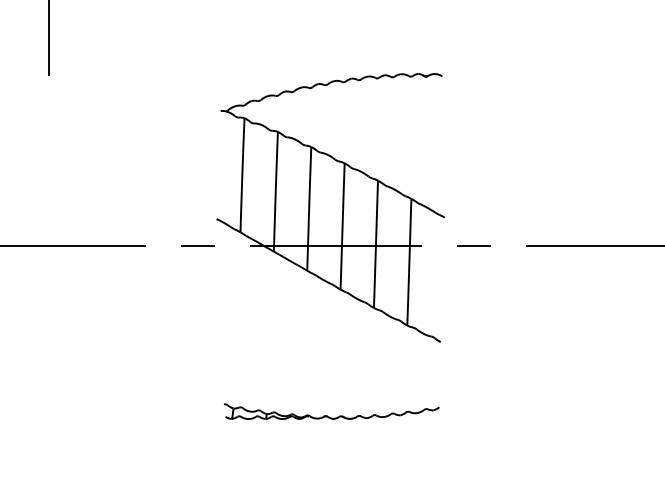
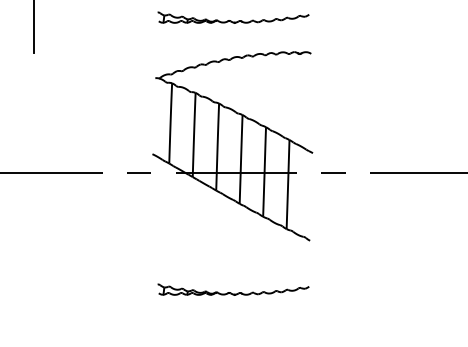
part: (331, 24) -> (233, 17), added

